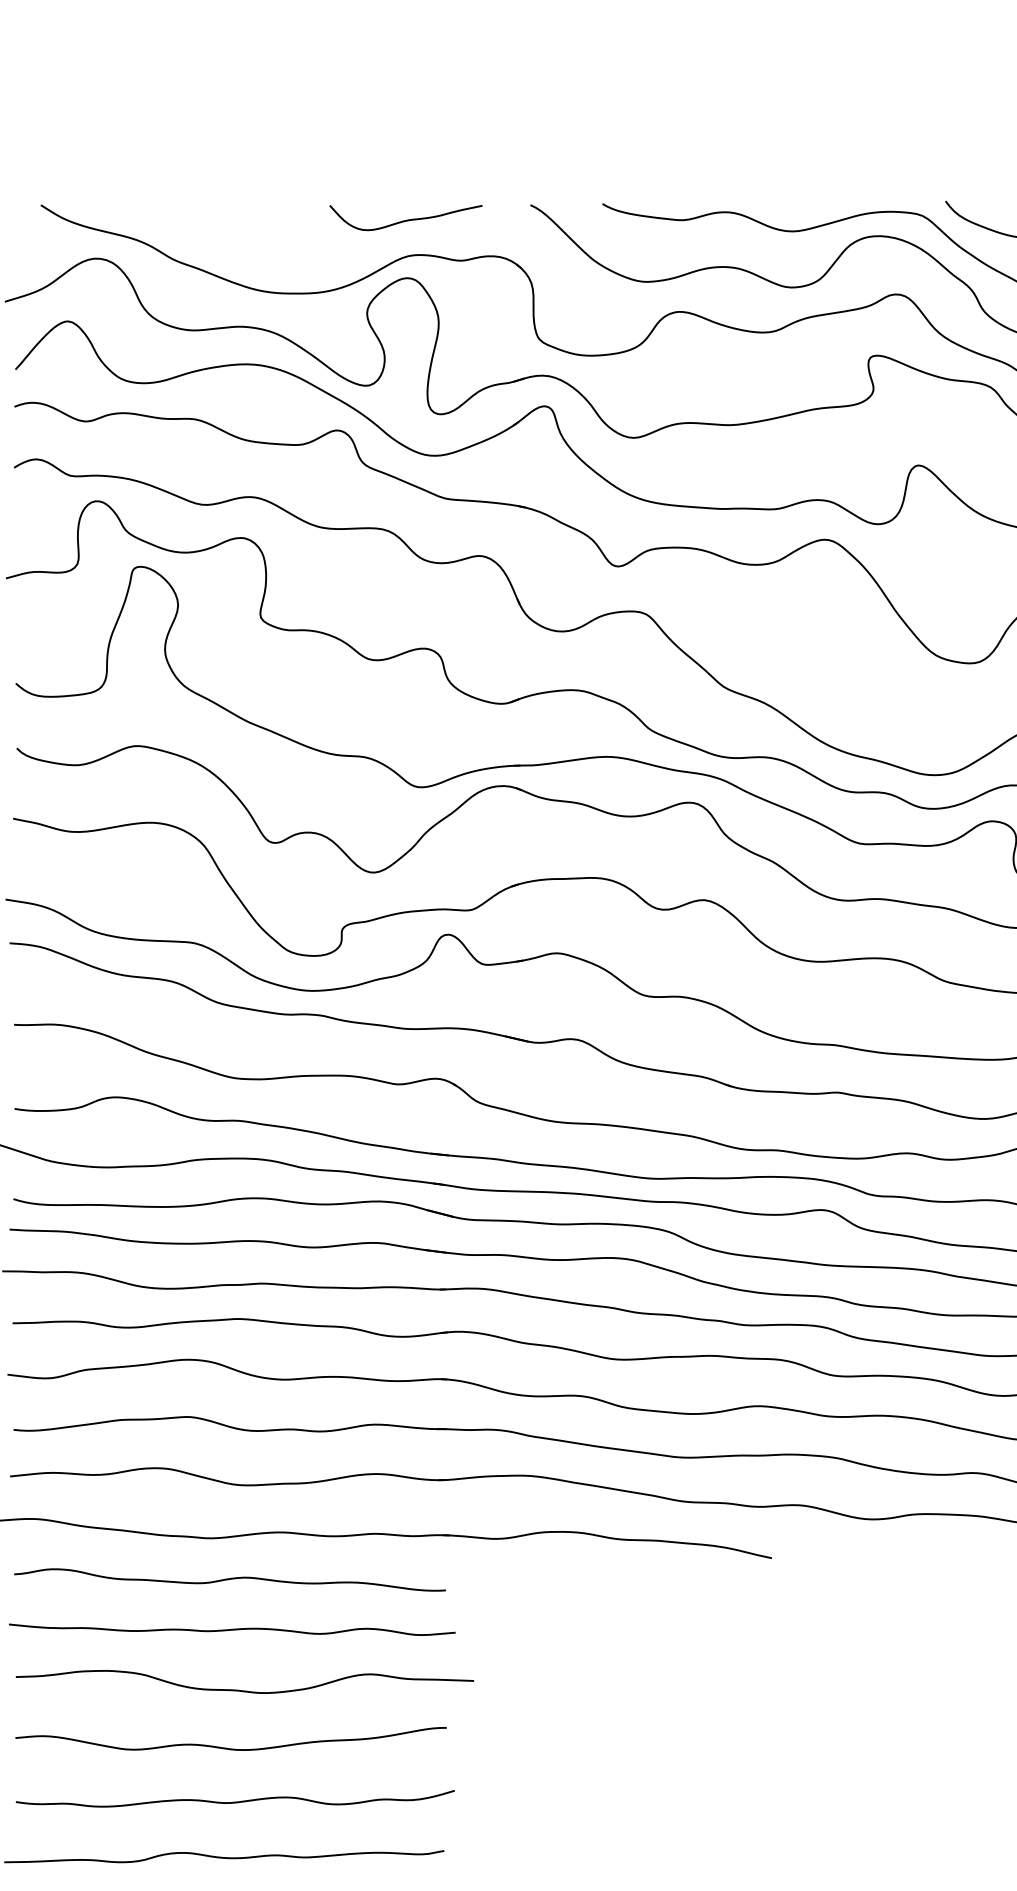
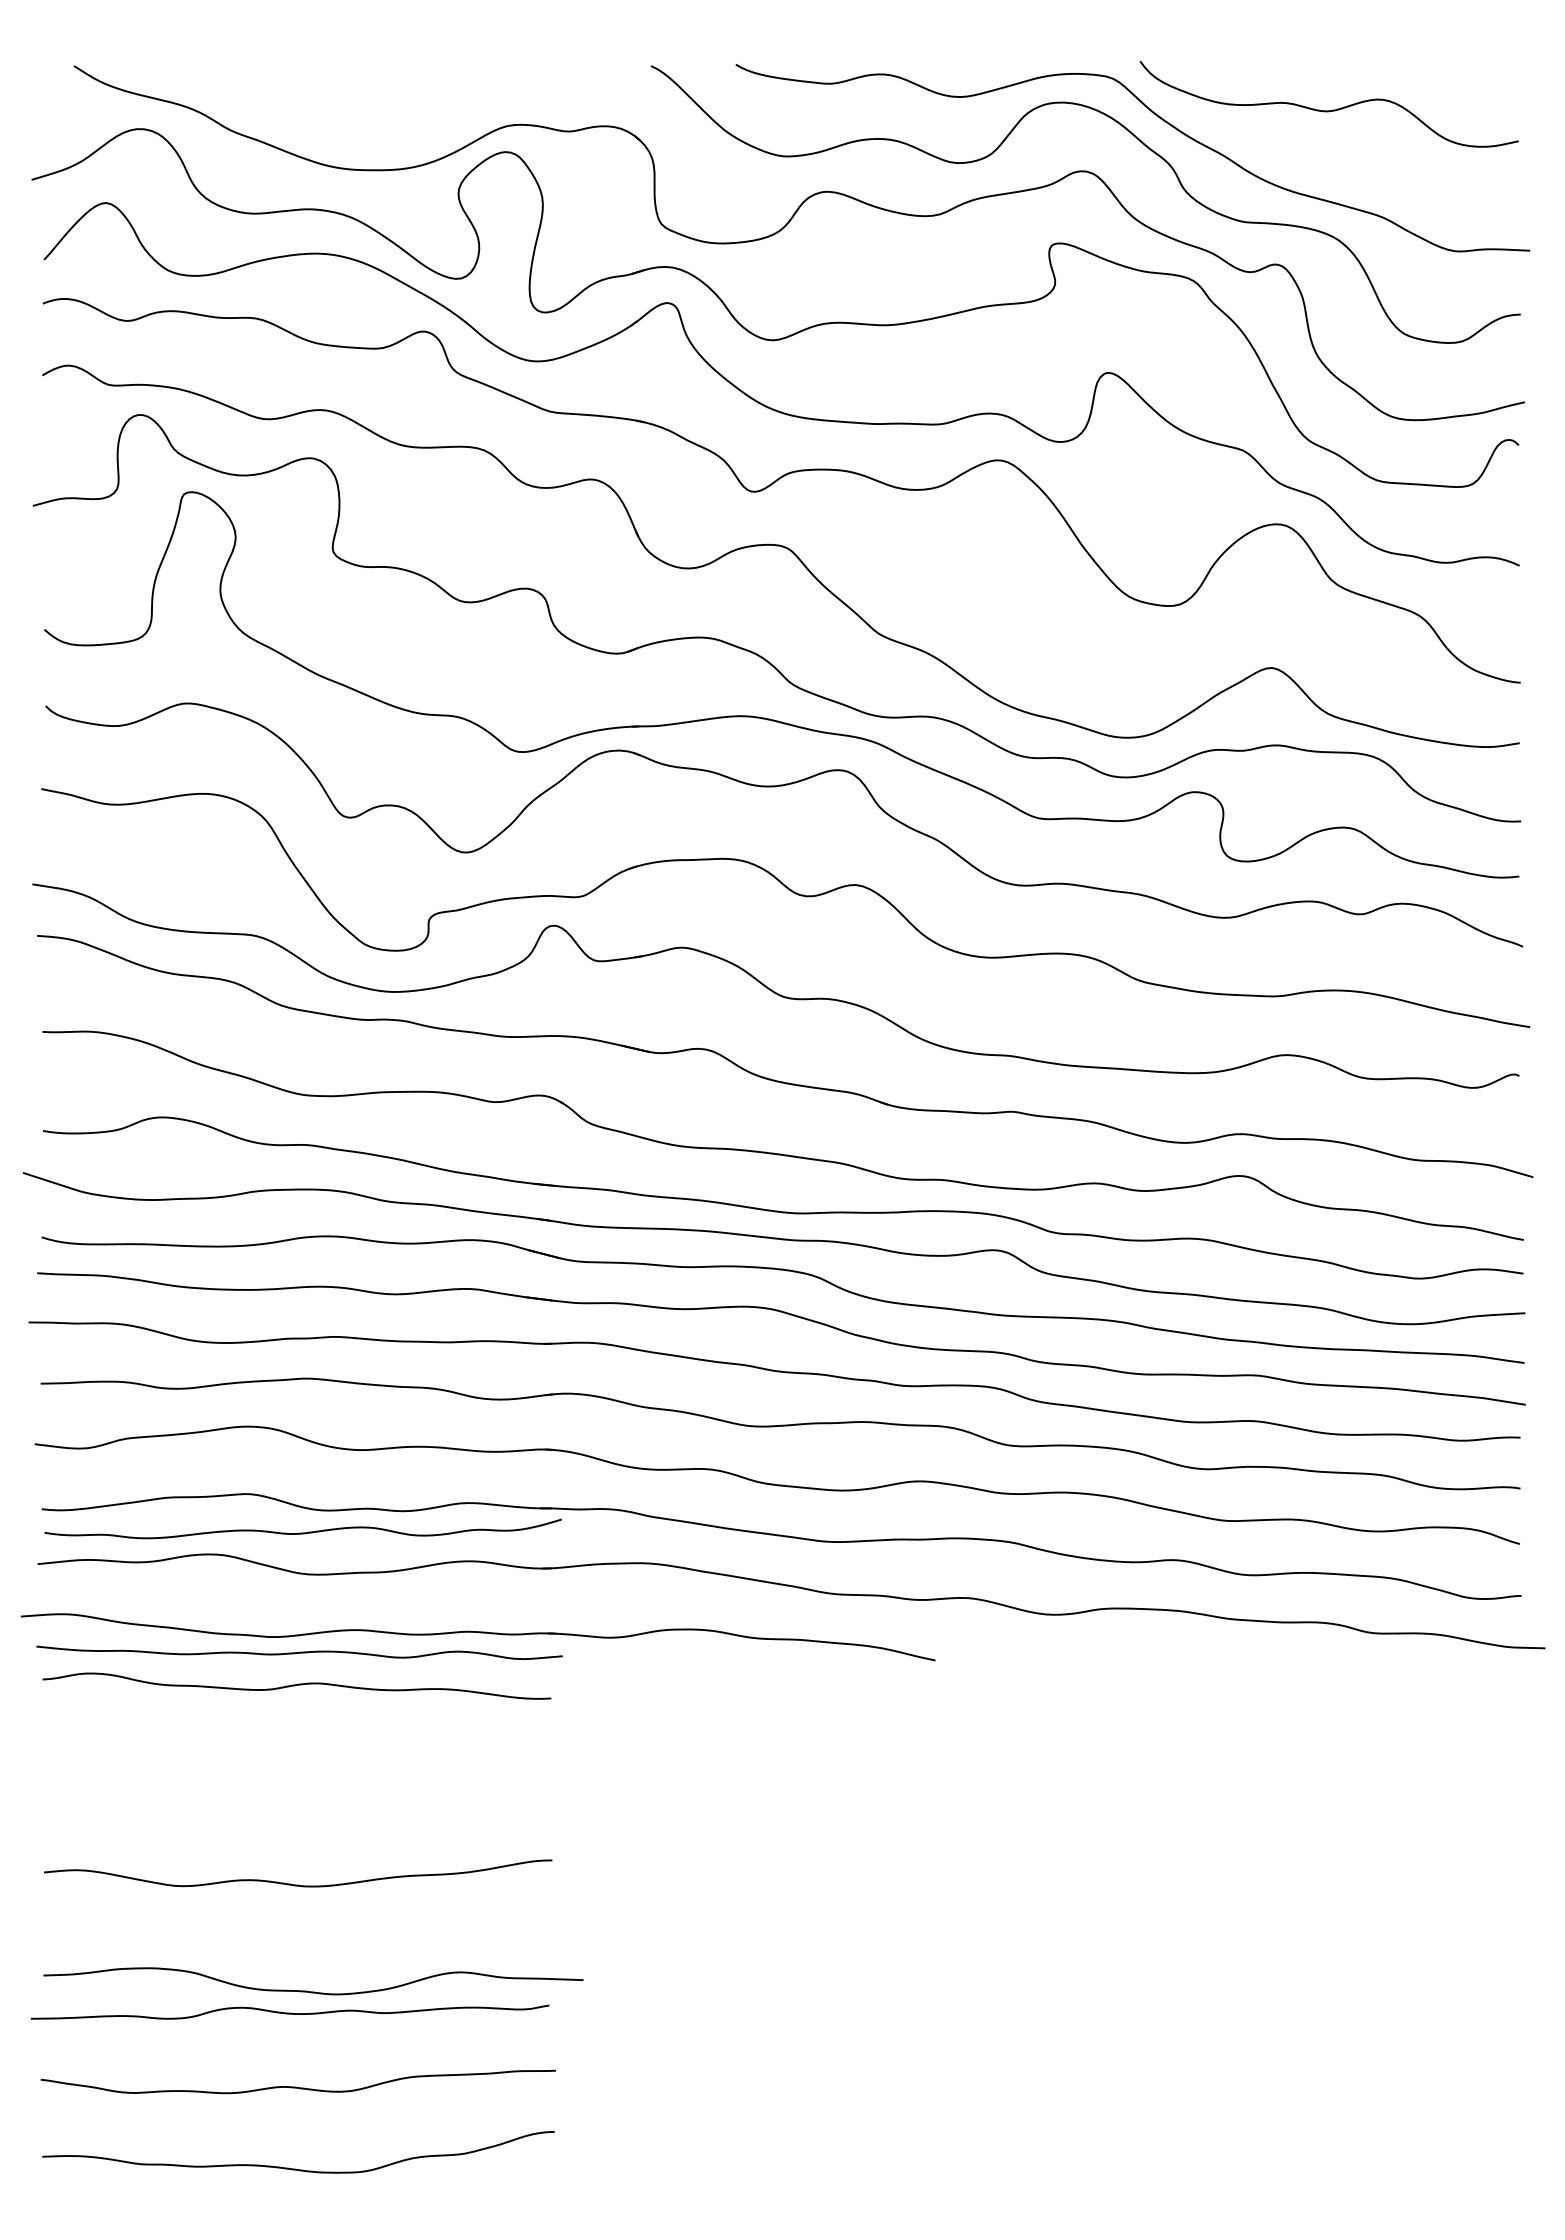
curve: (406, 219) -> (504, 83), removed
curve: (232, 1629) -> (299, 1652), moved
curve: (244, 1690) -> (313, 1991), moved
curve: (234, 1801) -> (302, 1532), moved

